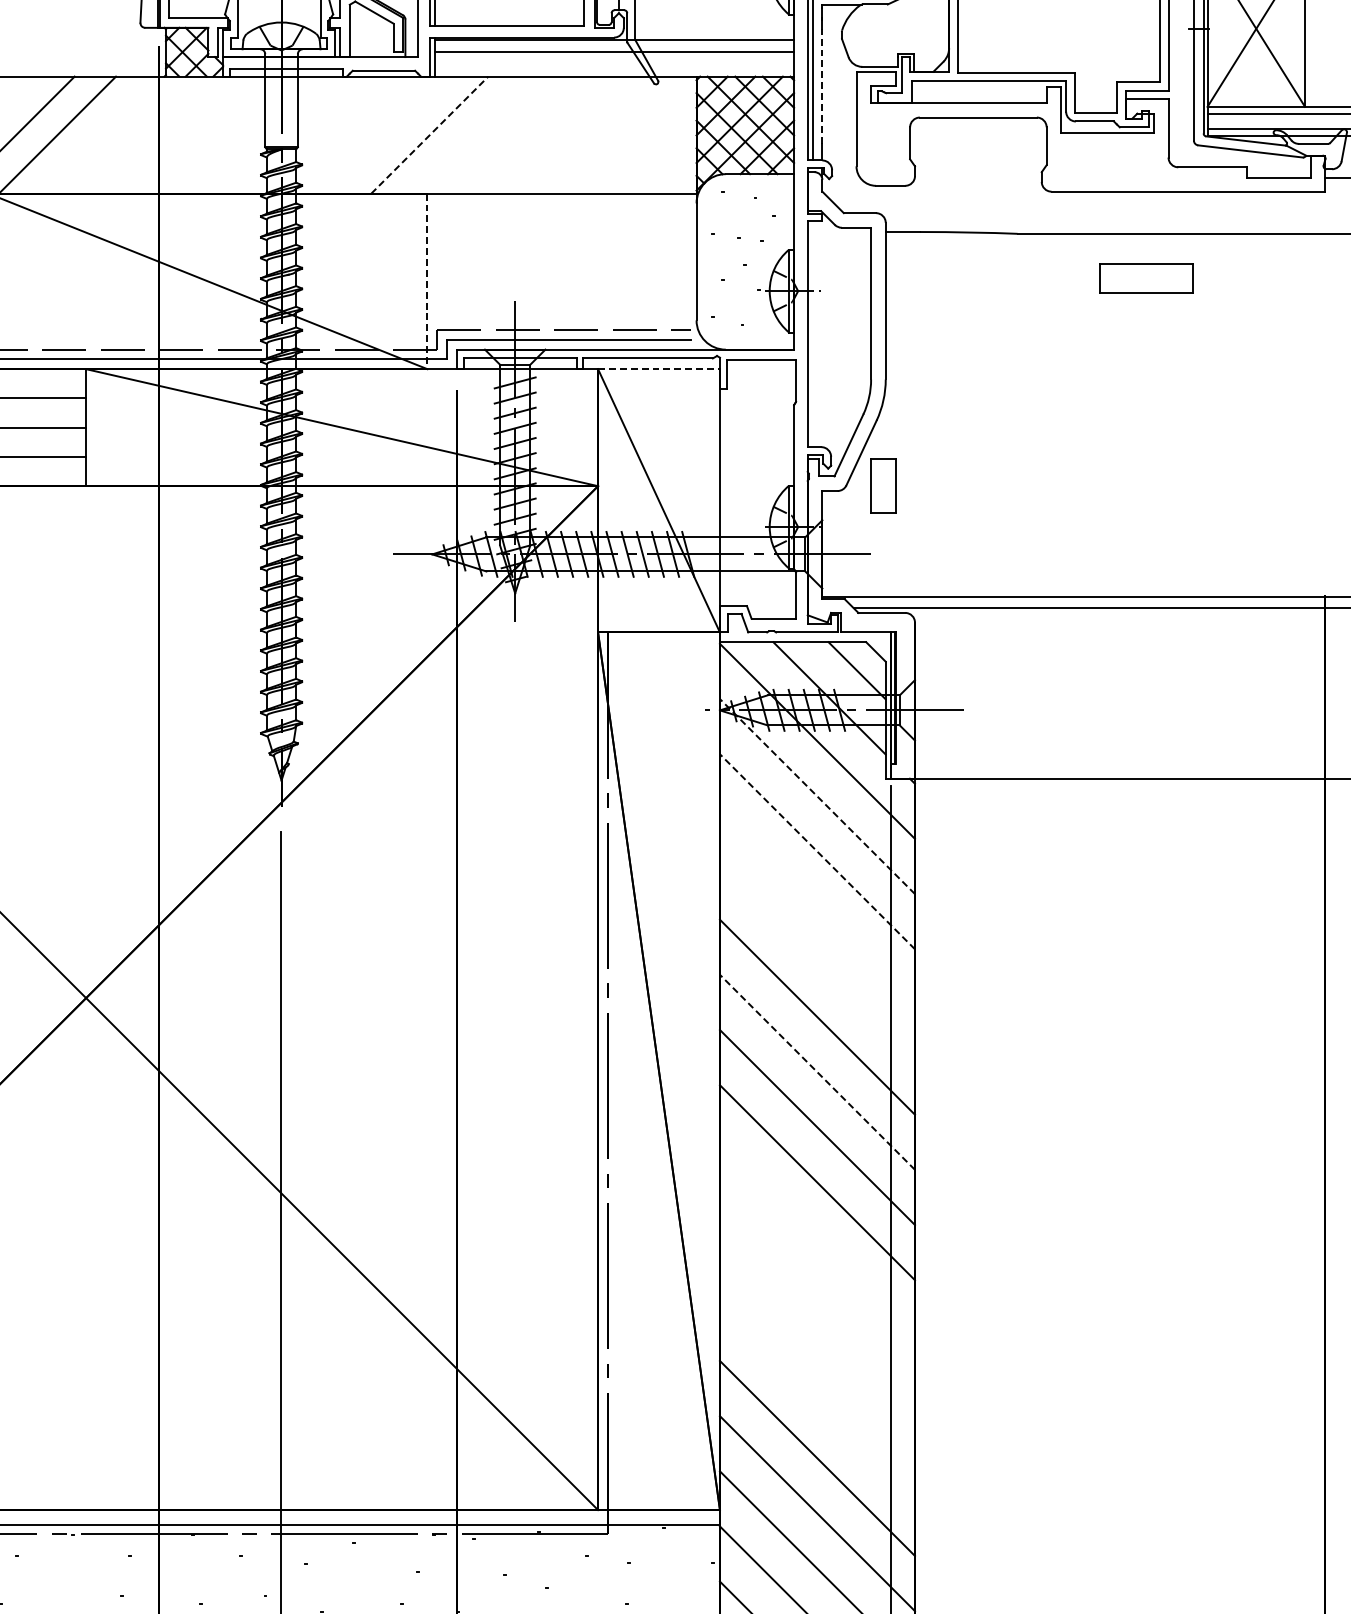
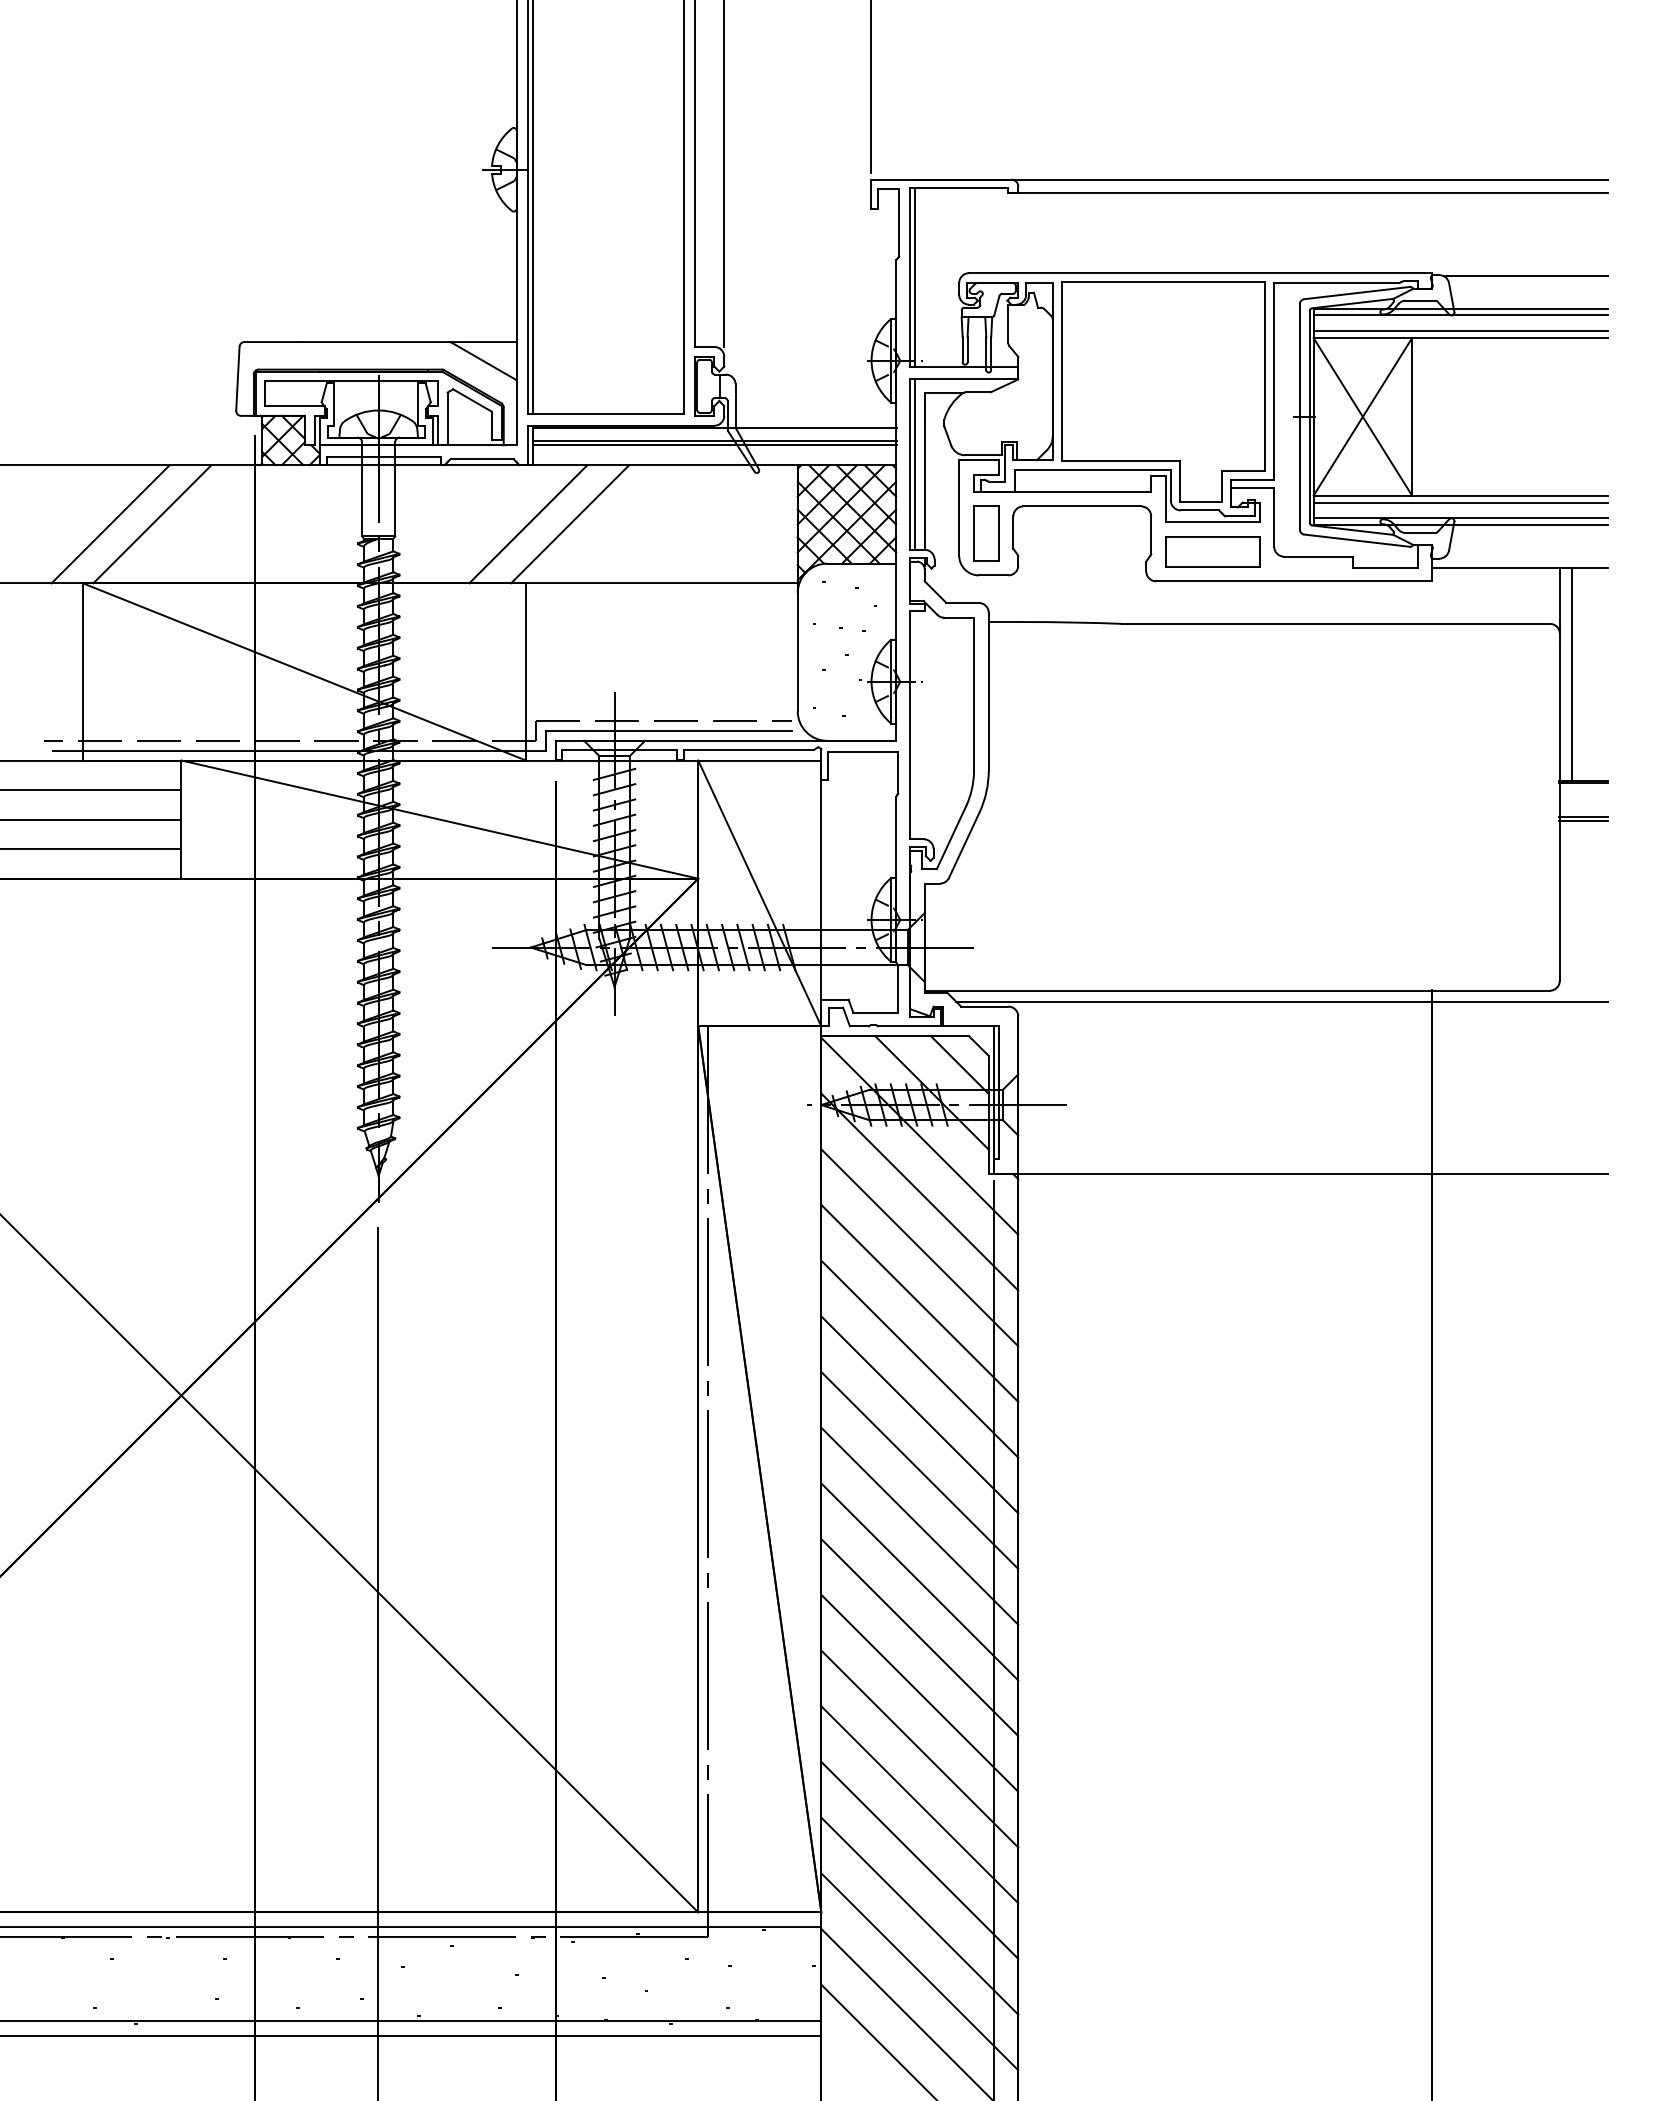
line: (614, 57) -> (714, 445), added
line: (822, 85) -> (924, 474), dashed -> solid
line: (429, 135) -> (528, 524), dashed -> solid
line: (471, 135) -> (570, 524), added
part: (1145, 278) -> (1212, 551), moved
line: (426, 281) -> (525, 671), dashed -> solid
line: (658, 369) -> (759, 760), dashed -> solid
part: (883, 486) -> (986, 533), moved
line: (817, 796) -> (919, 1191), dashed -> solid
line: (817, 851) -> (919, 1247), dashed -> solid
line: (817, 905) -> (919, 1302), added
line: (817, 961) -> (919, 1358), added
line: (817, 1072) -> (919, 1470), dashed -> solid
line: (817, 1237) -> (919, 1637), added
line: (817, 1292) -> (919, 1692), added
line: (817, 1347) -> (919, 1748), added
line: (817, 1403) -> (919, 1804), added

